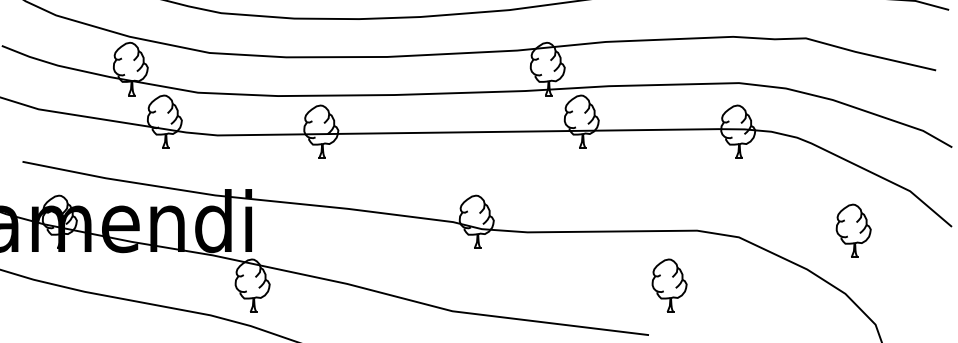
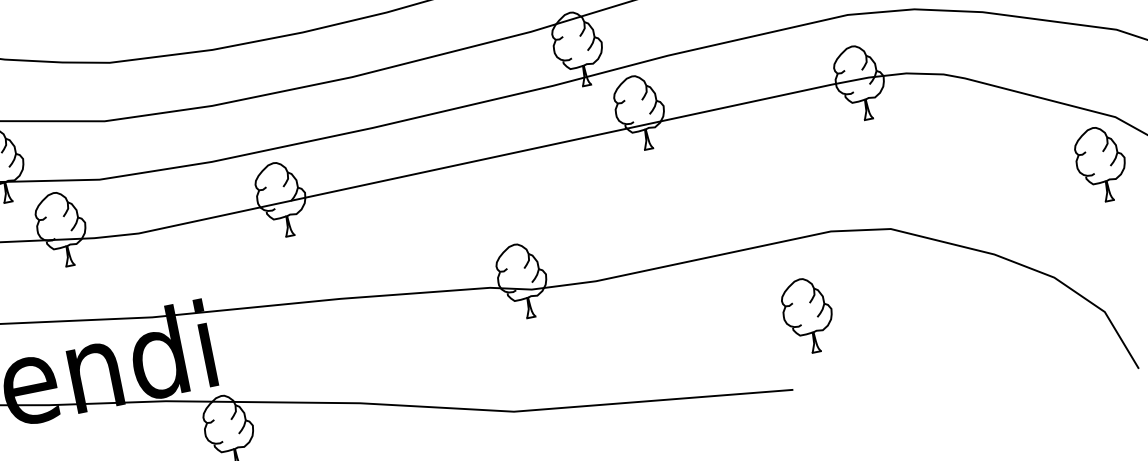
part: (853, 230) -> (1100, 163), moved

